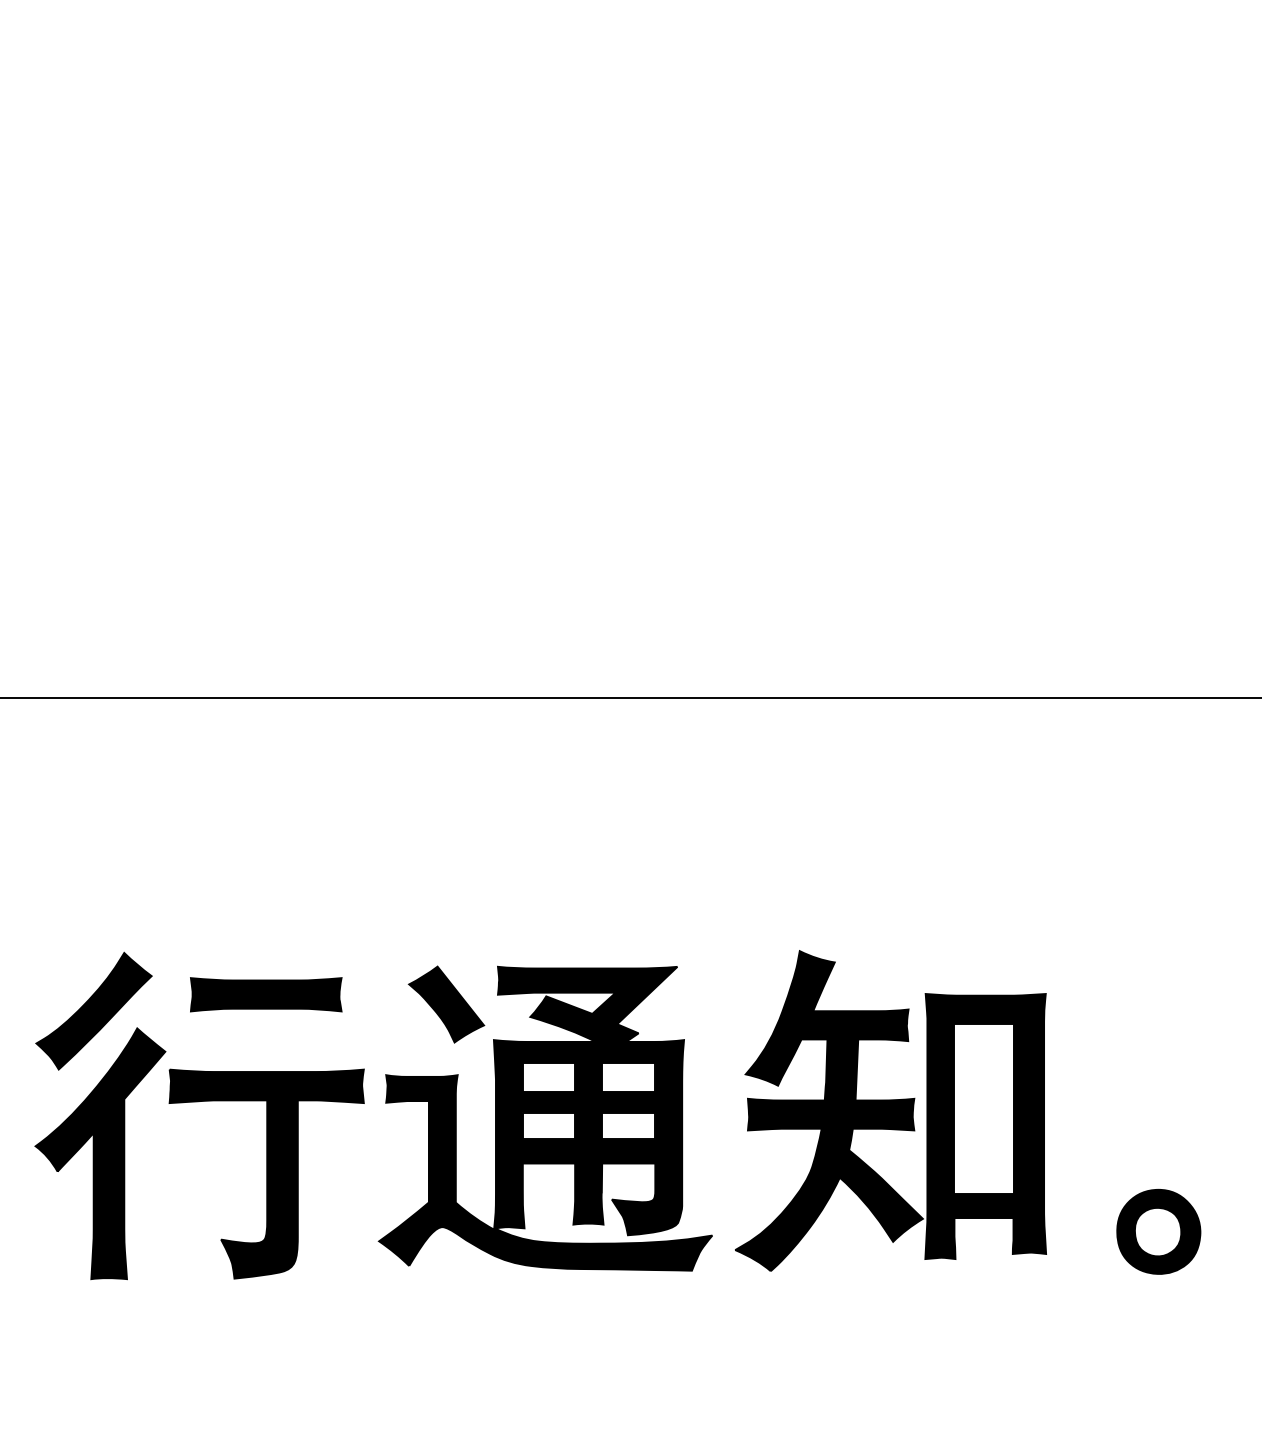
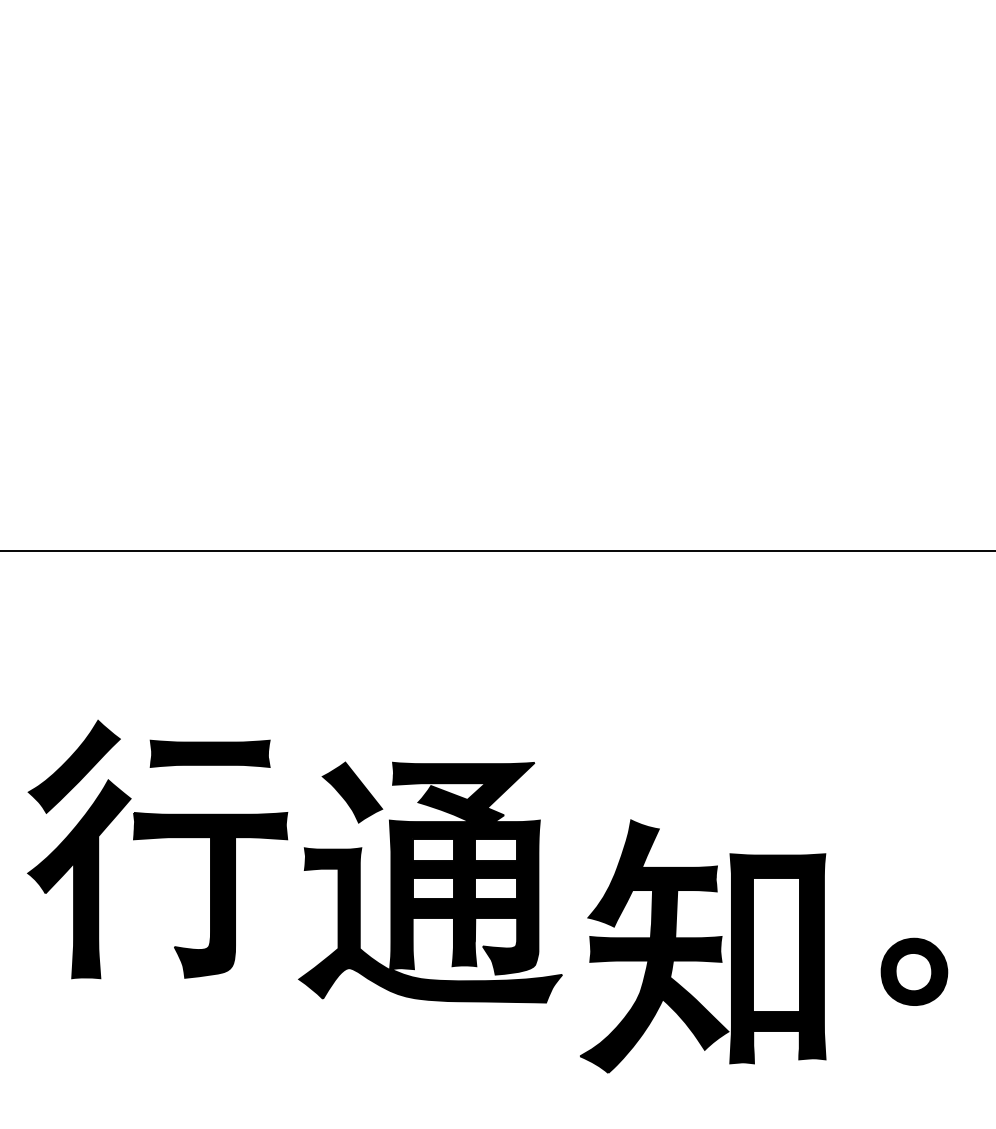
part: (199, 1102) -> (157, 838), moved
part: (891, 1110) -> (703, 946), moved

